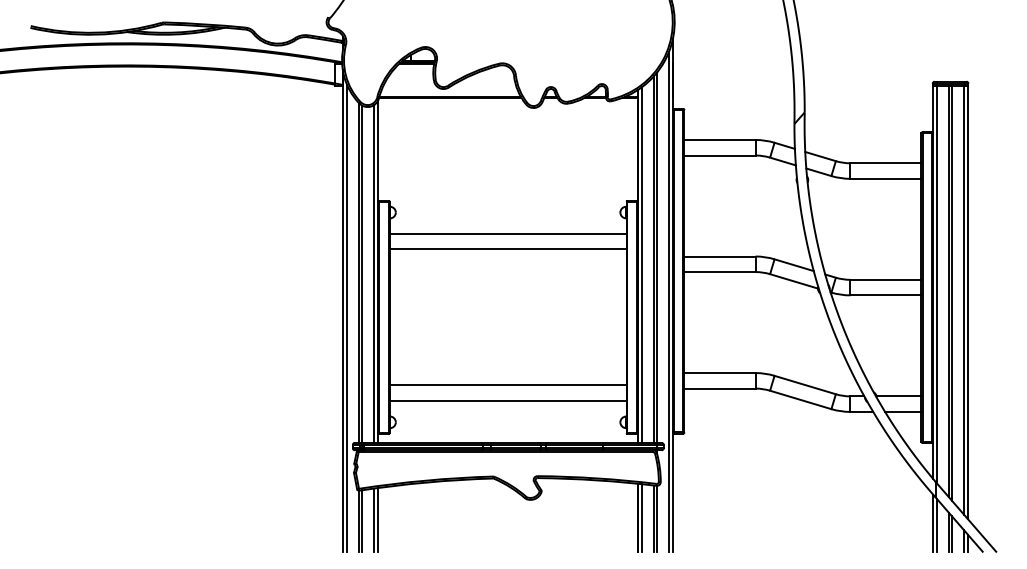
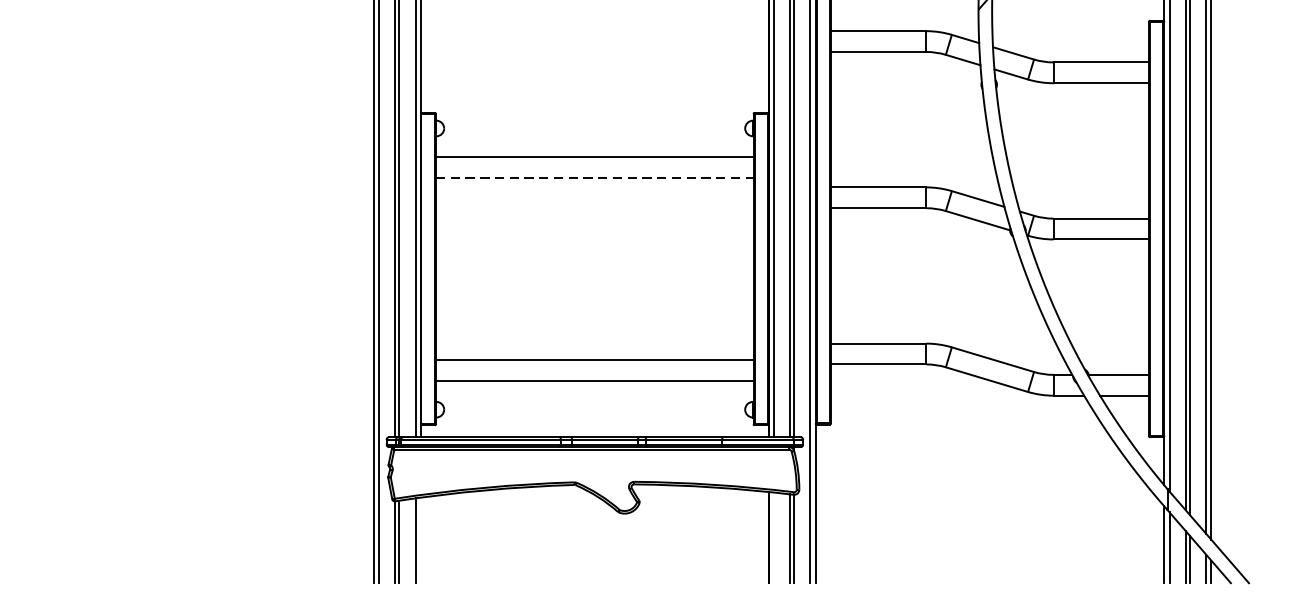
line: (508, 249) -> (595, 177), solid -> dashed
line: (641, 517) -> (773, 537), removed
line: (378, 519) -> (420, 539), removed

